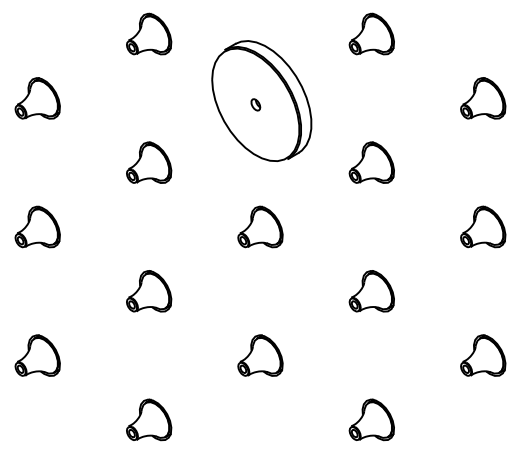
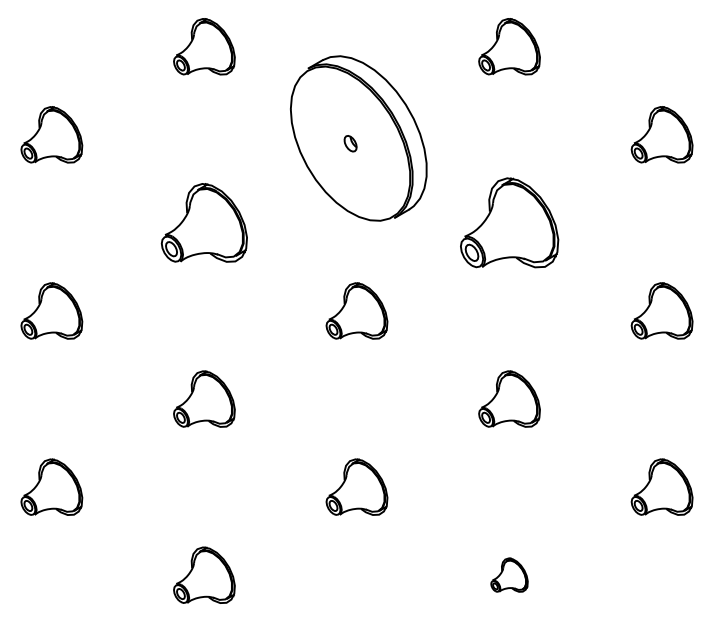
part: (149, 162) -> (204, 222), size x1.4
part: (371, 162) -> (509, 222), size x1.6
part: (371, 419) -> (509, 574), size x0.6

